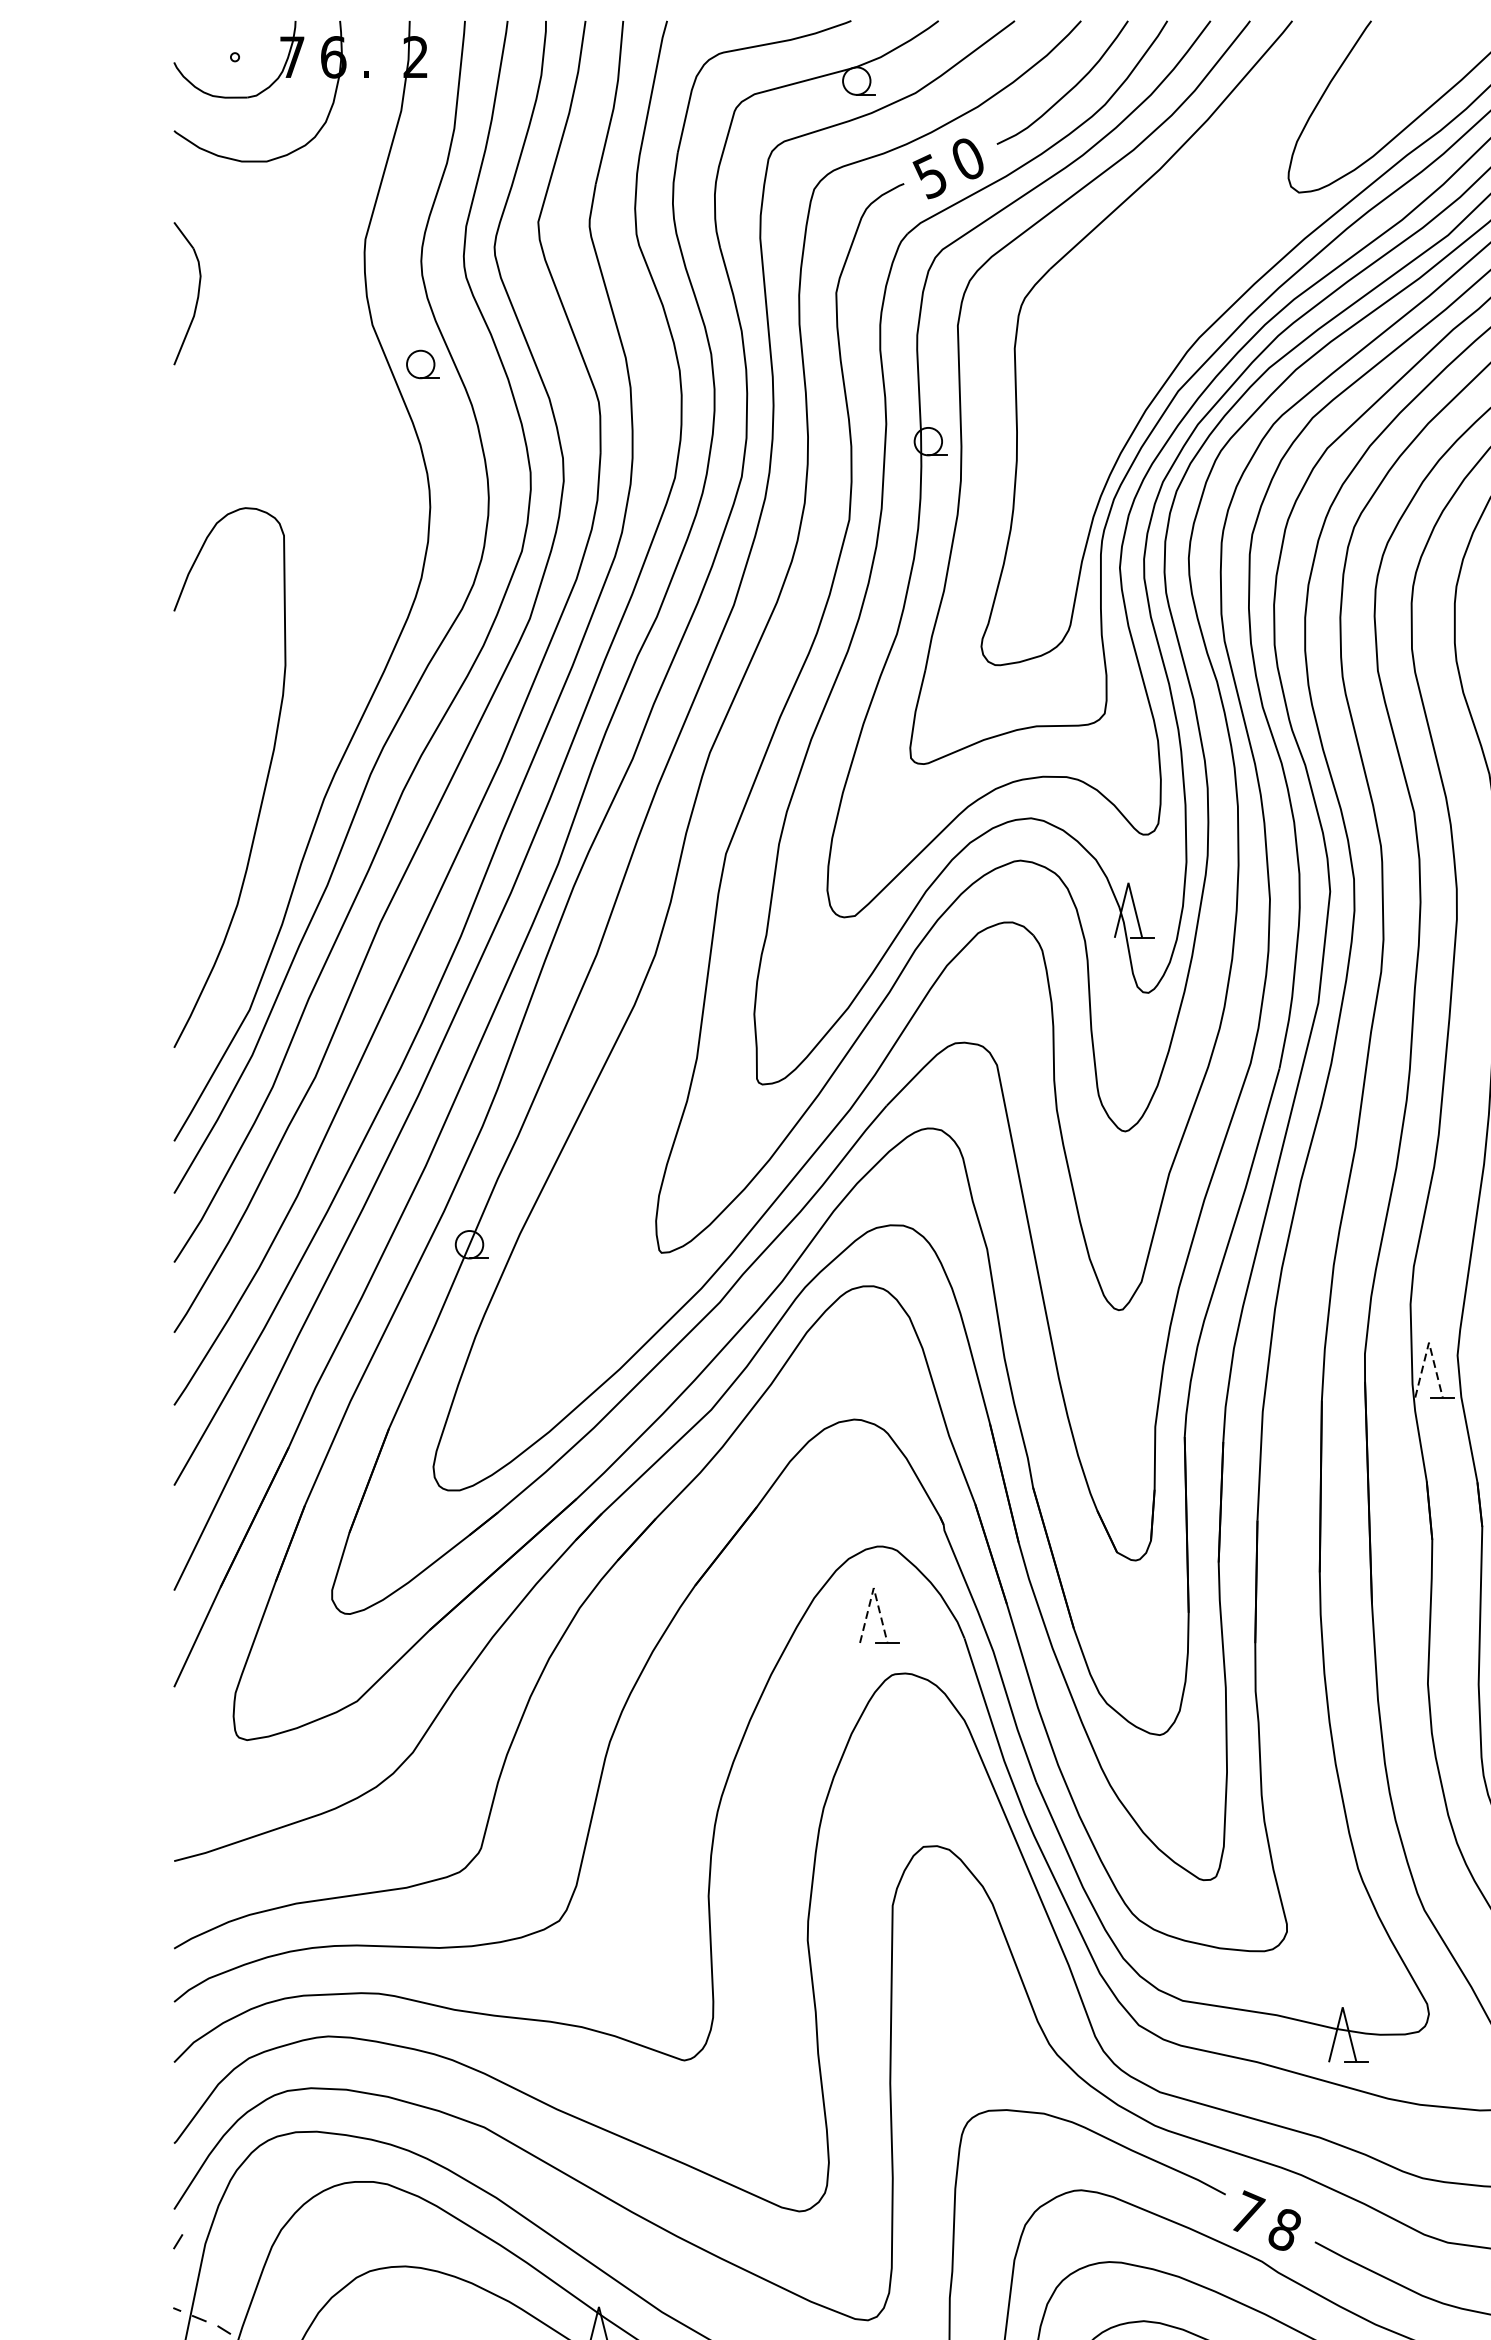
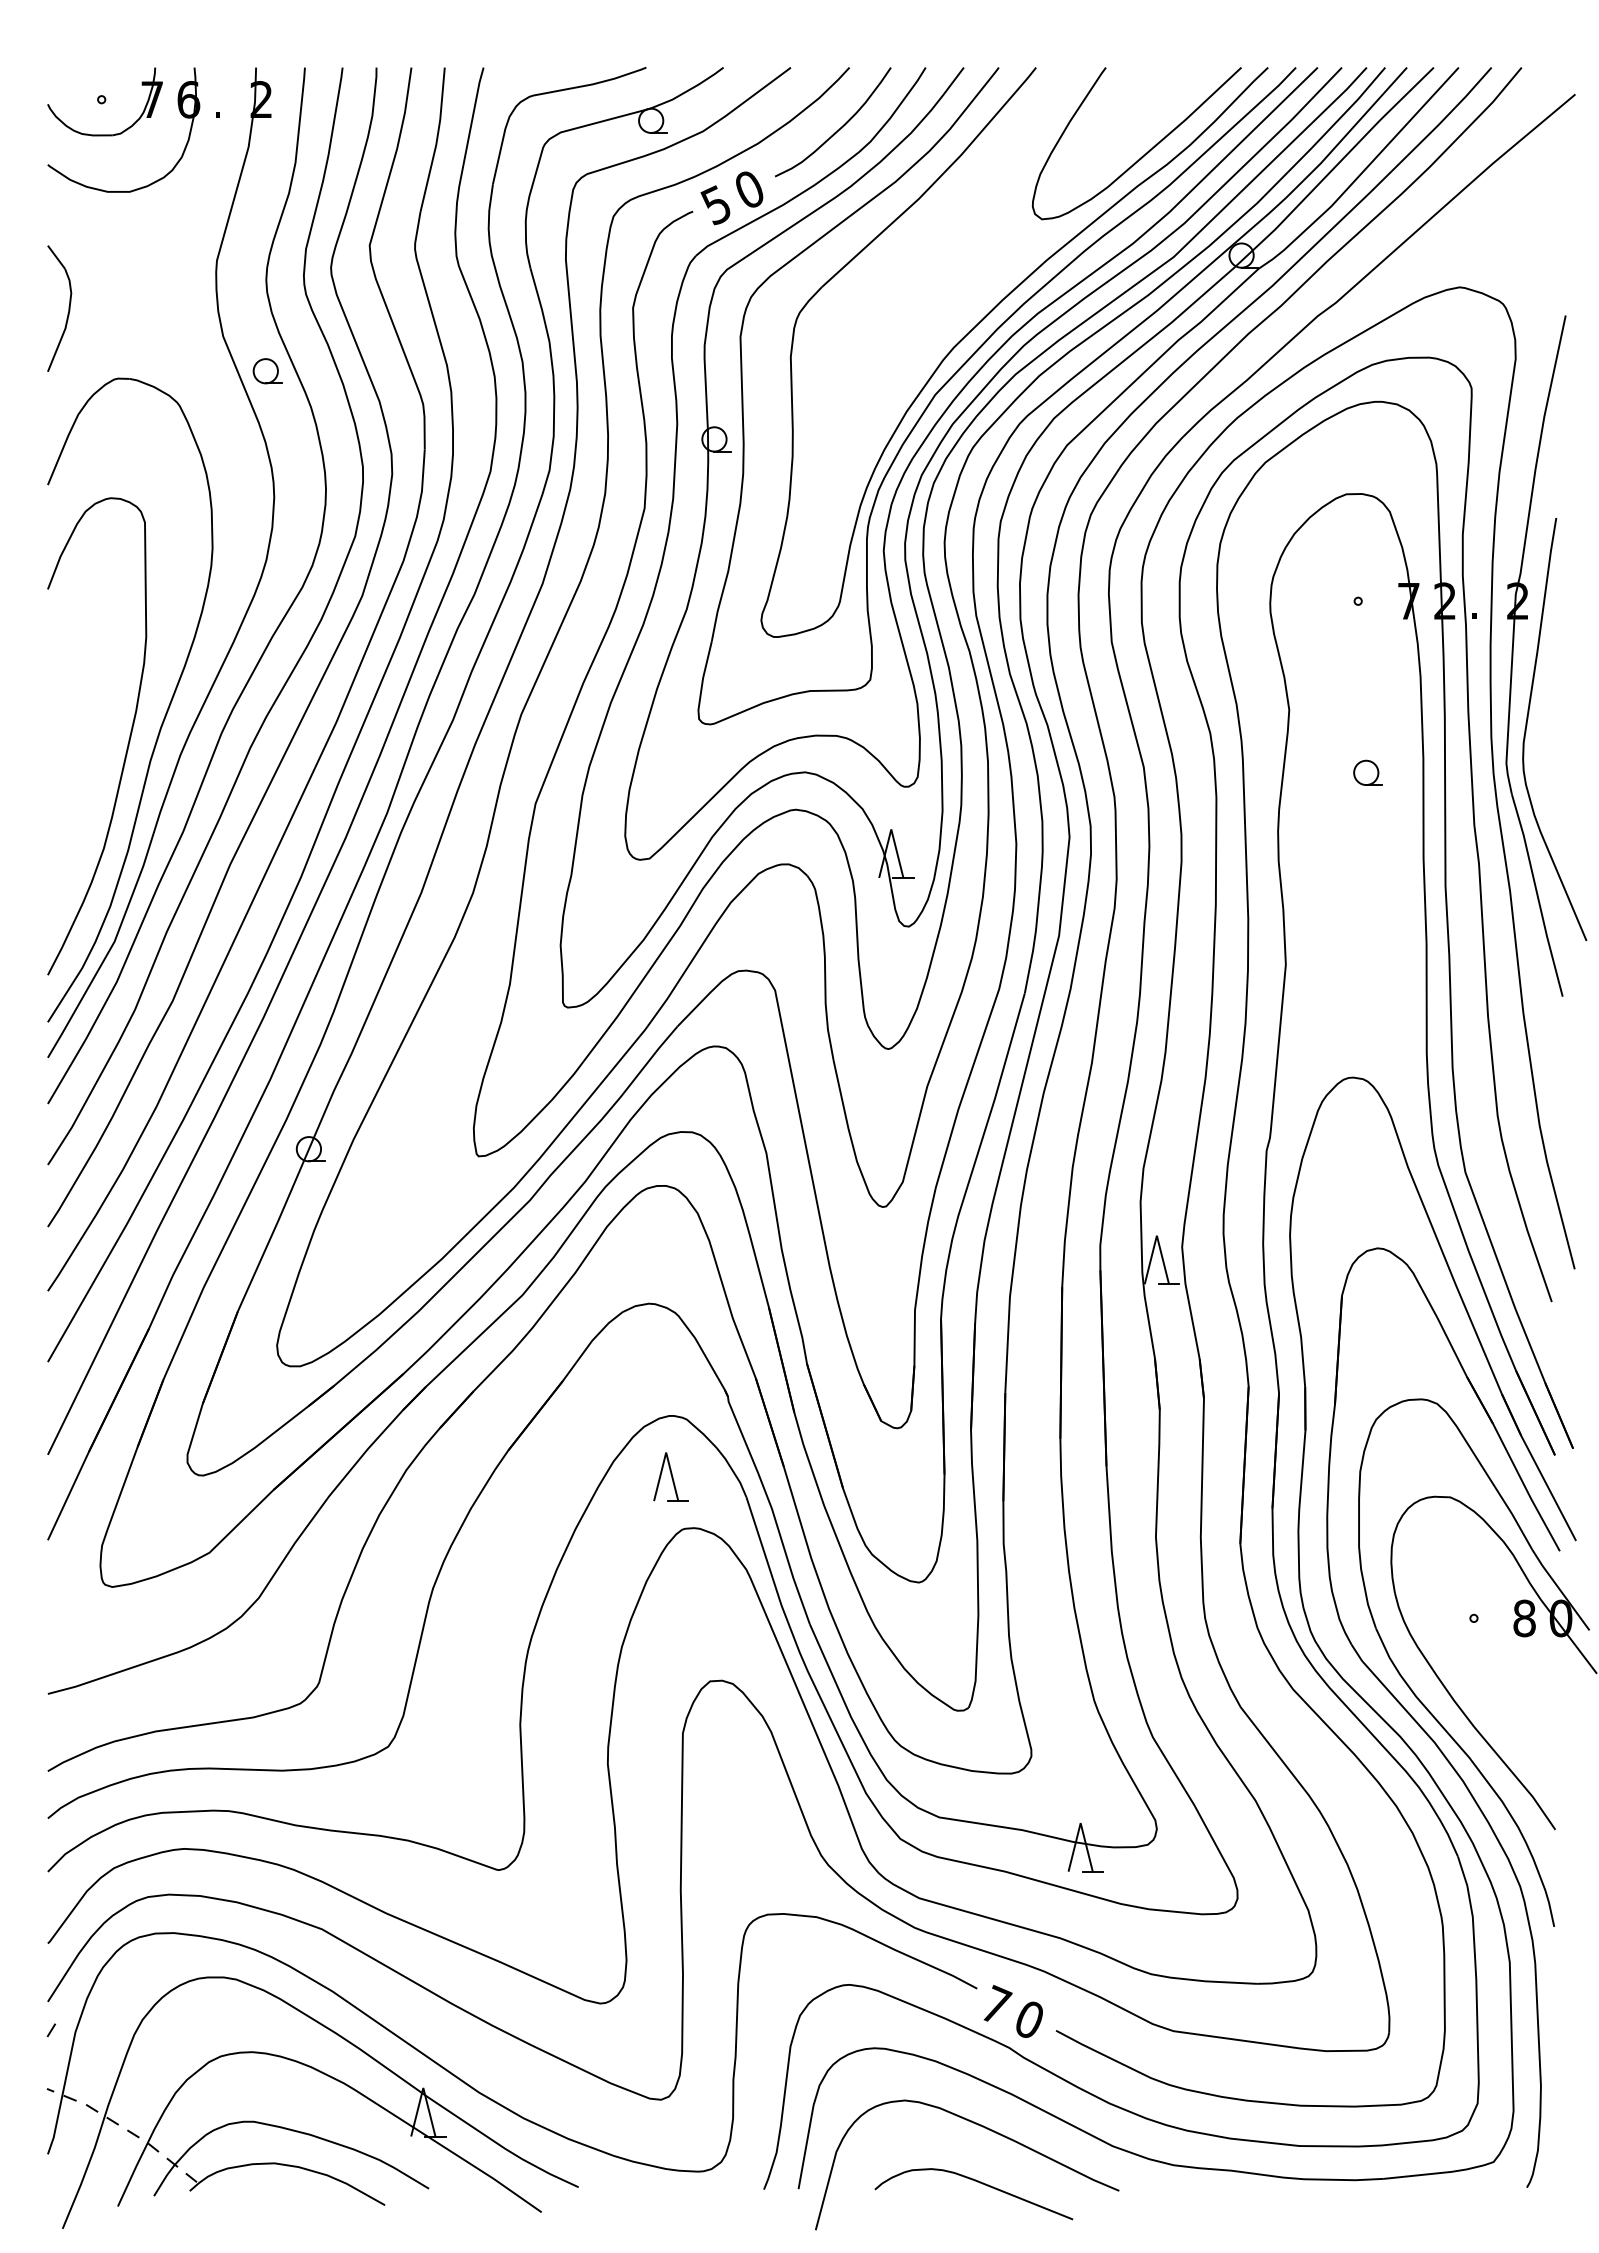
part: (306, 754) -> (164, 715), added
line: (1428, 1342) -> (1156, 1235), dashed -> solid
line: (874, 1587) -> (666, 1452), dashed -> solid
text: (1284, 2229) -> (1029, 2019), 8 -> 0

